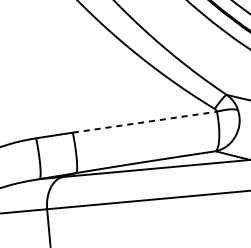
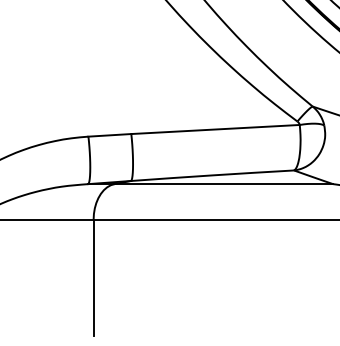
line: (145, 122) -> (216, 129), dashed -> solid

